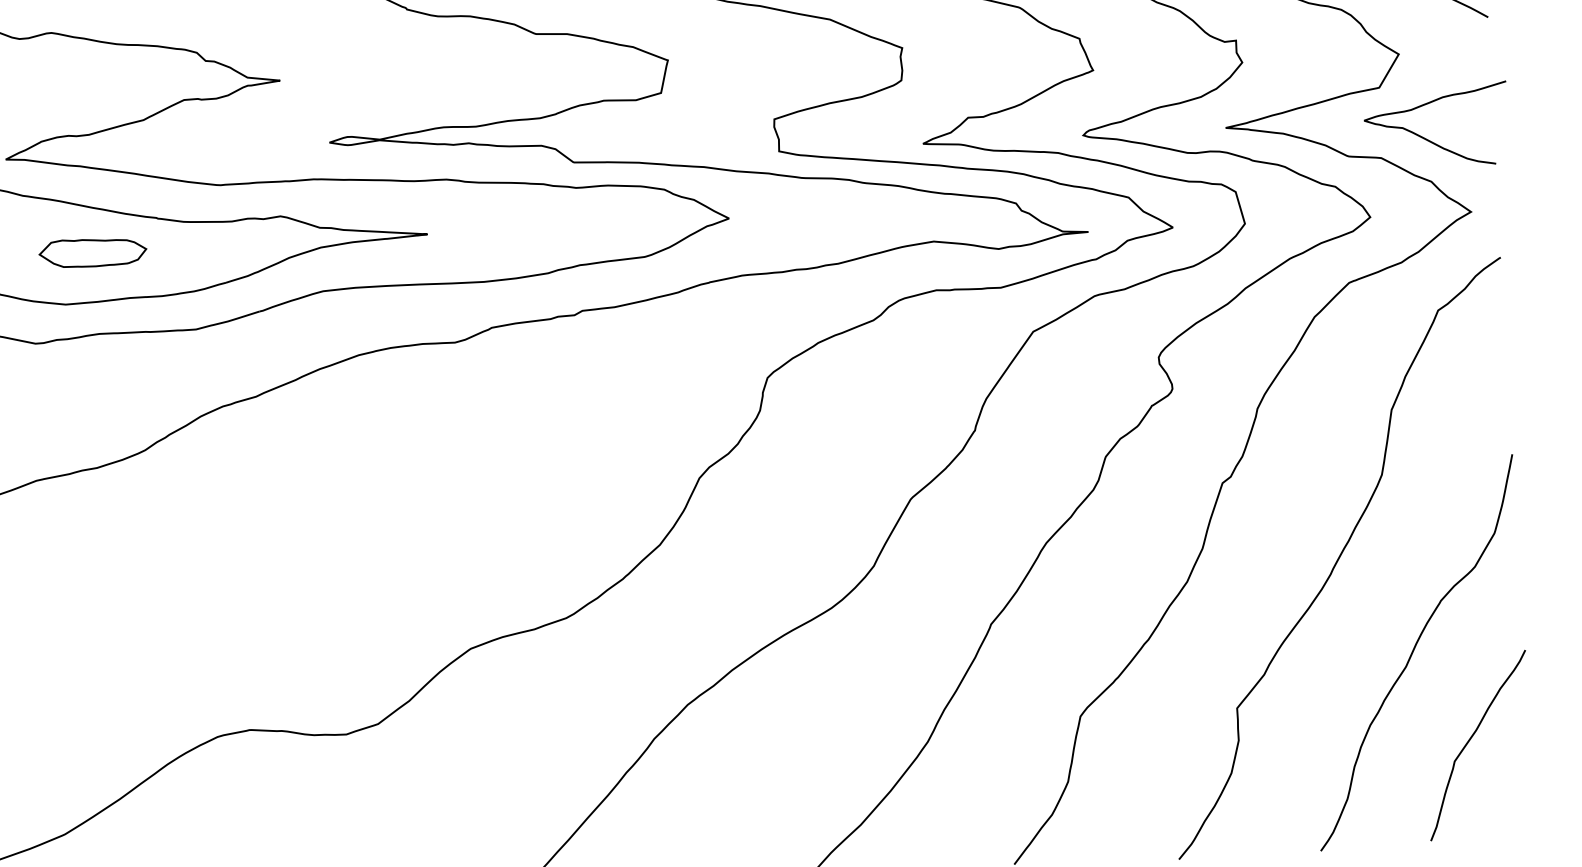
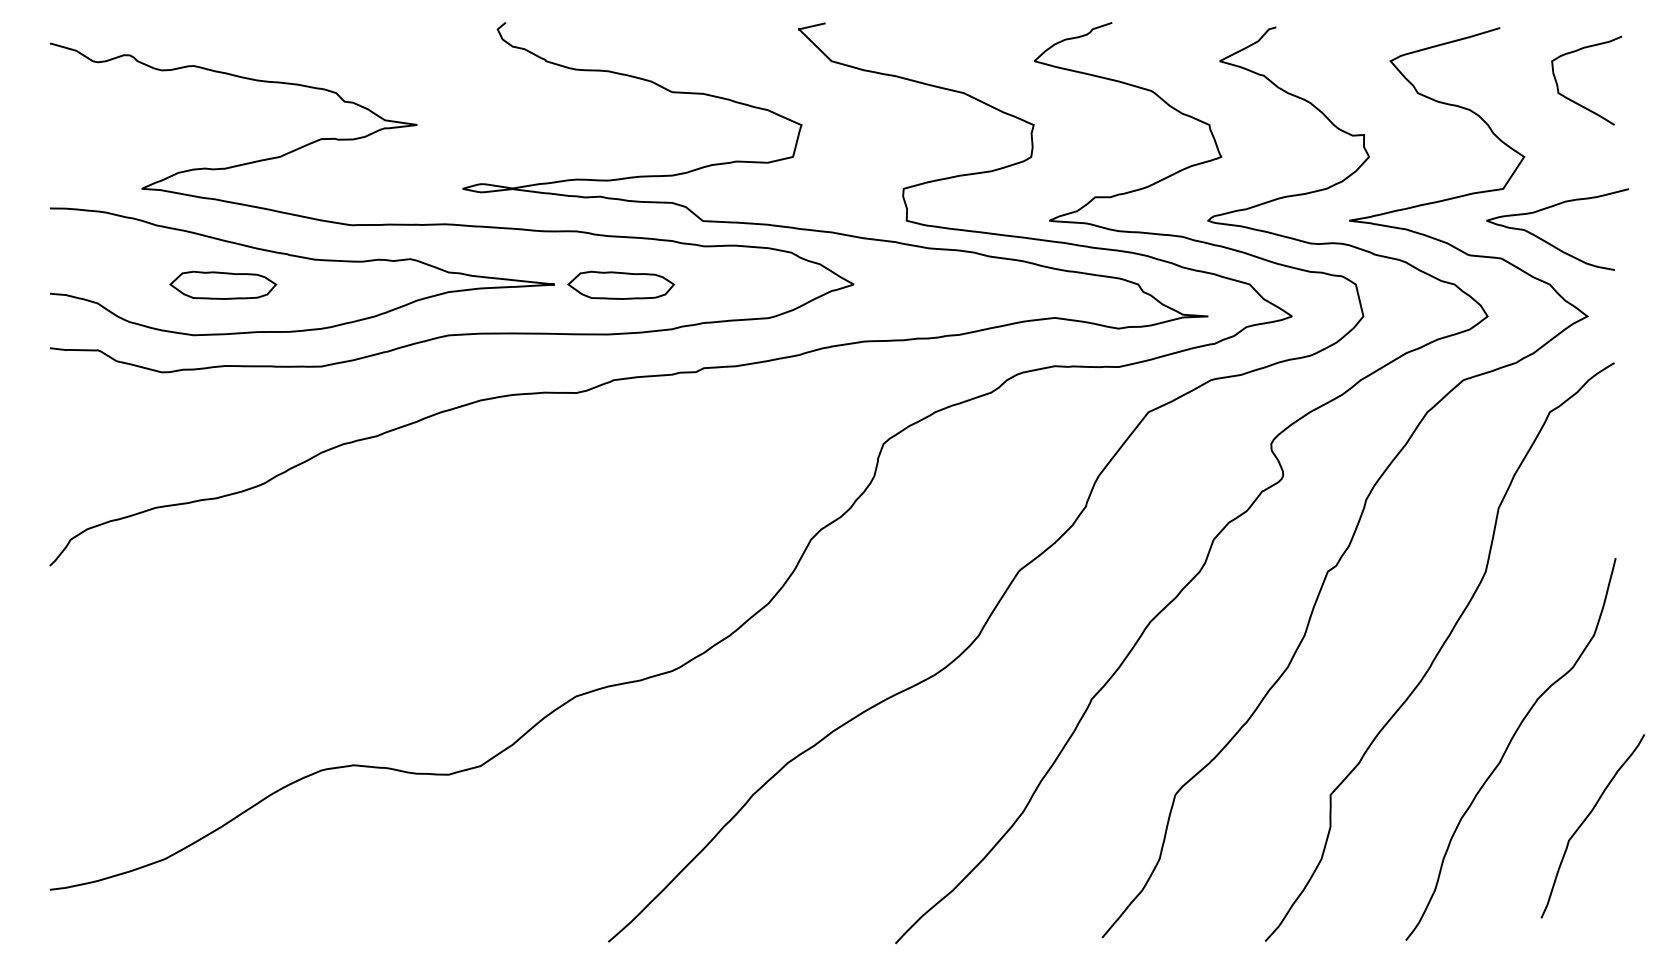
part: (494, 230) -> (621, 284), added
curve: (1469, 742) -> (1584, 822), moved

